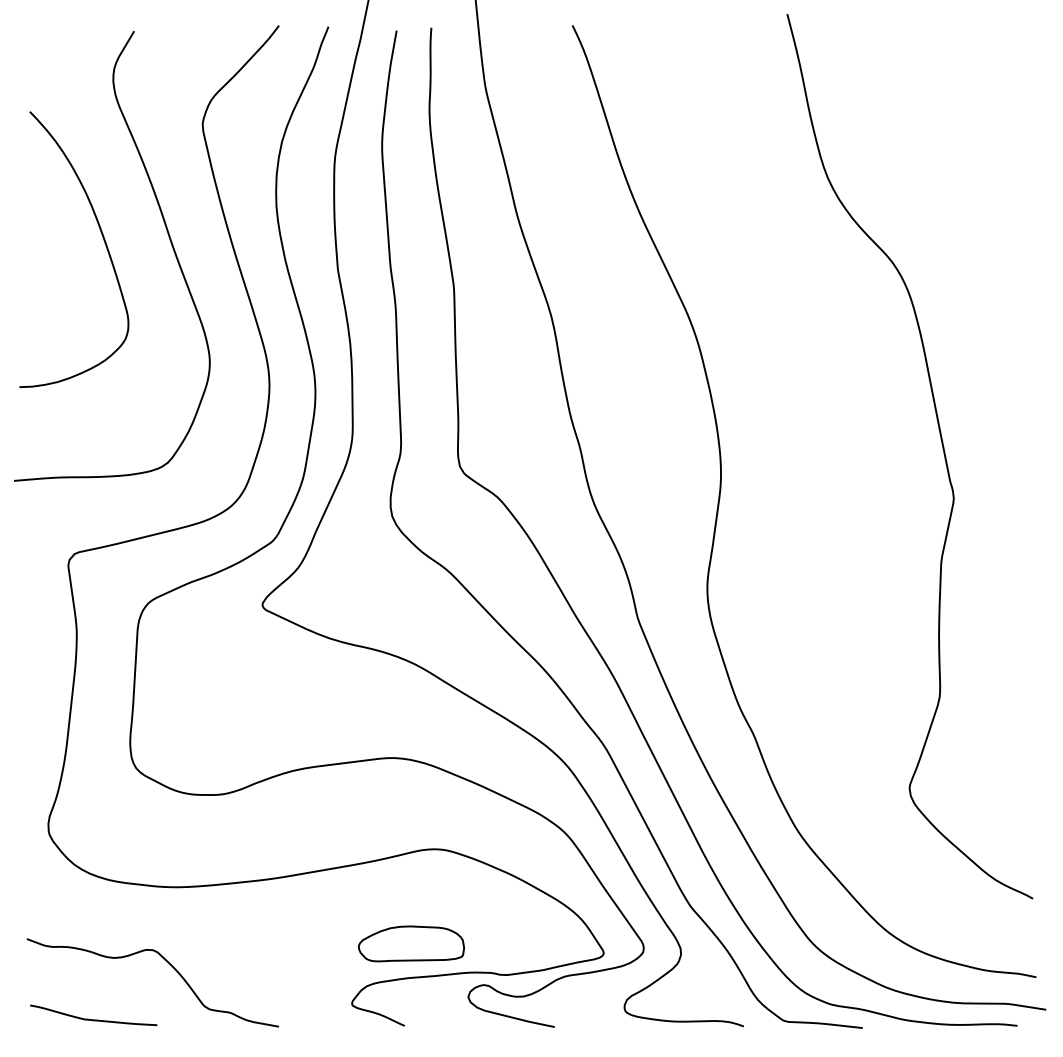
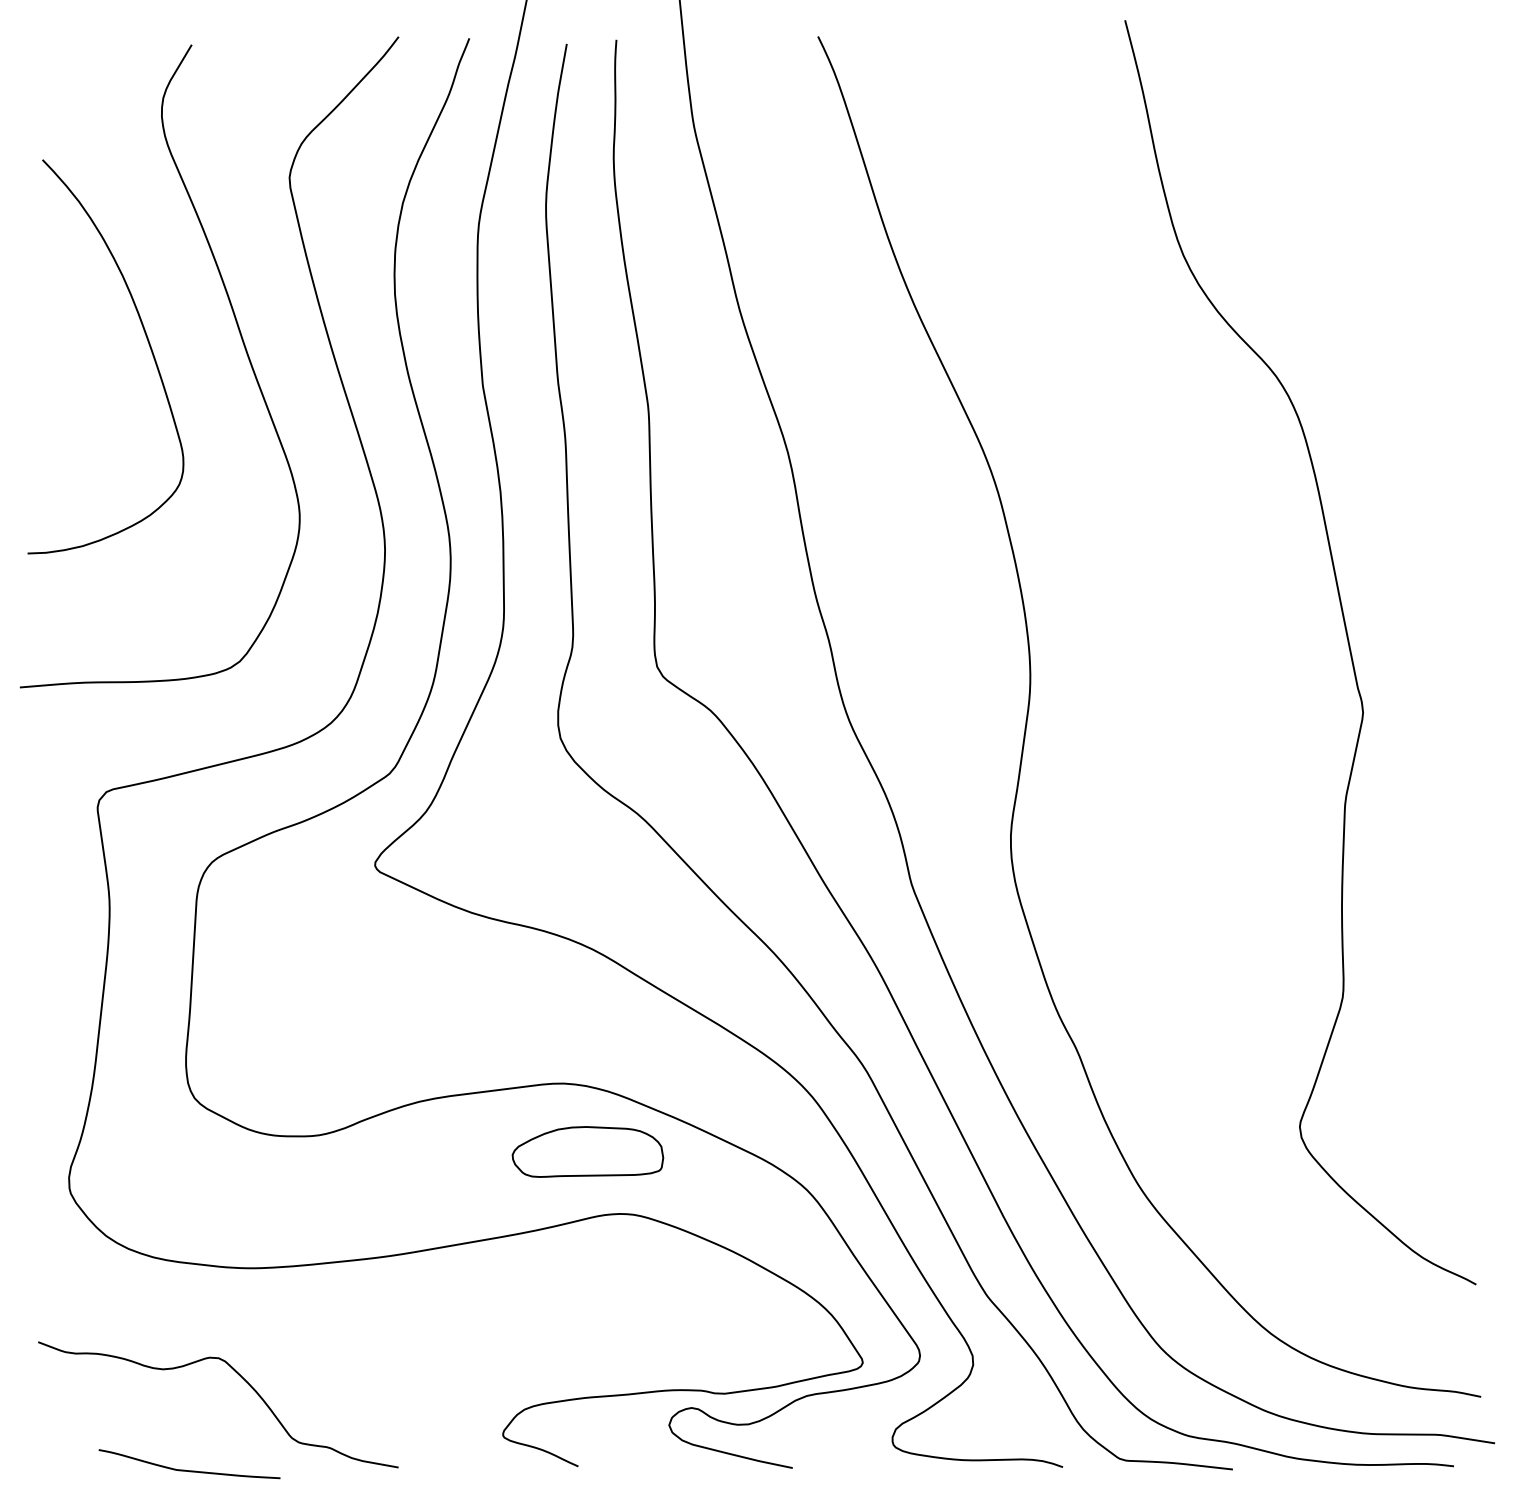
part: (411, 943) -> (587, 1151), moved
curve: (93, 1019) -> (189, 1470), moved

